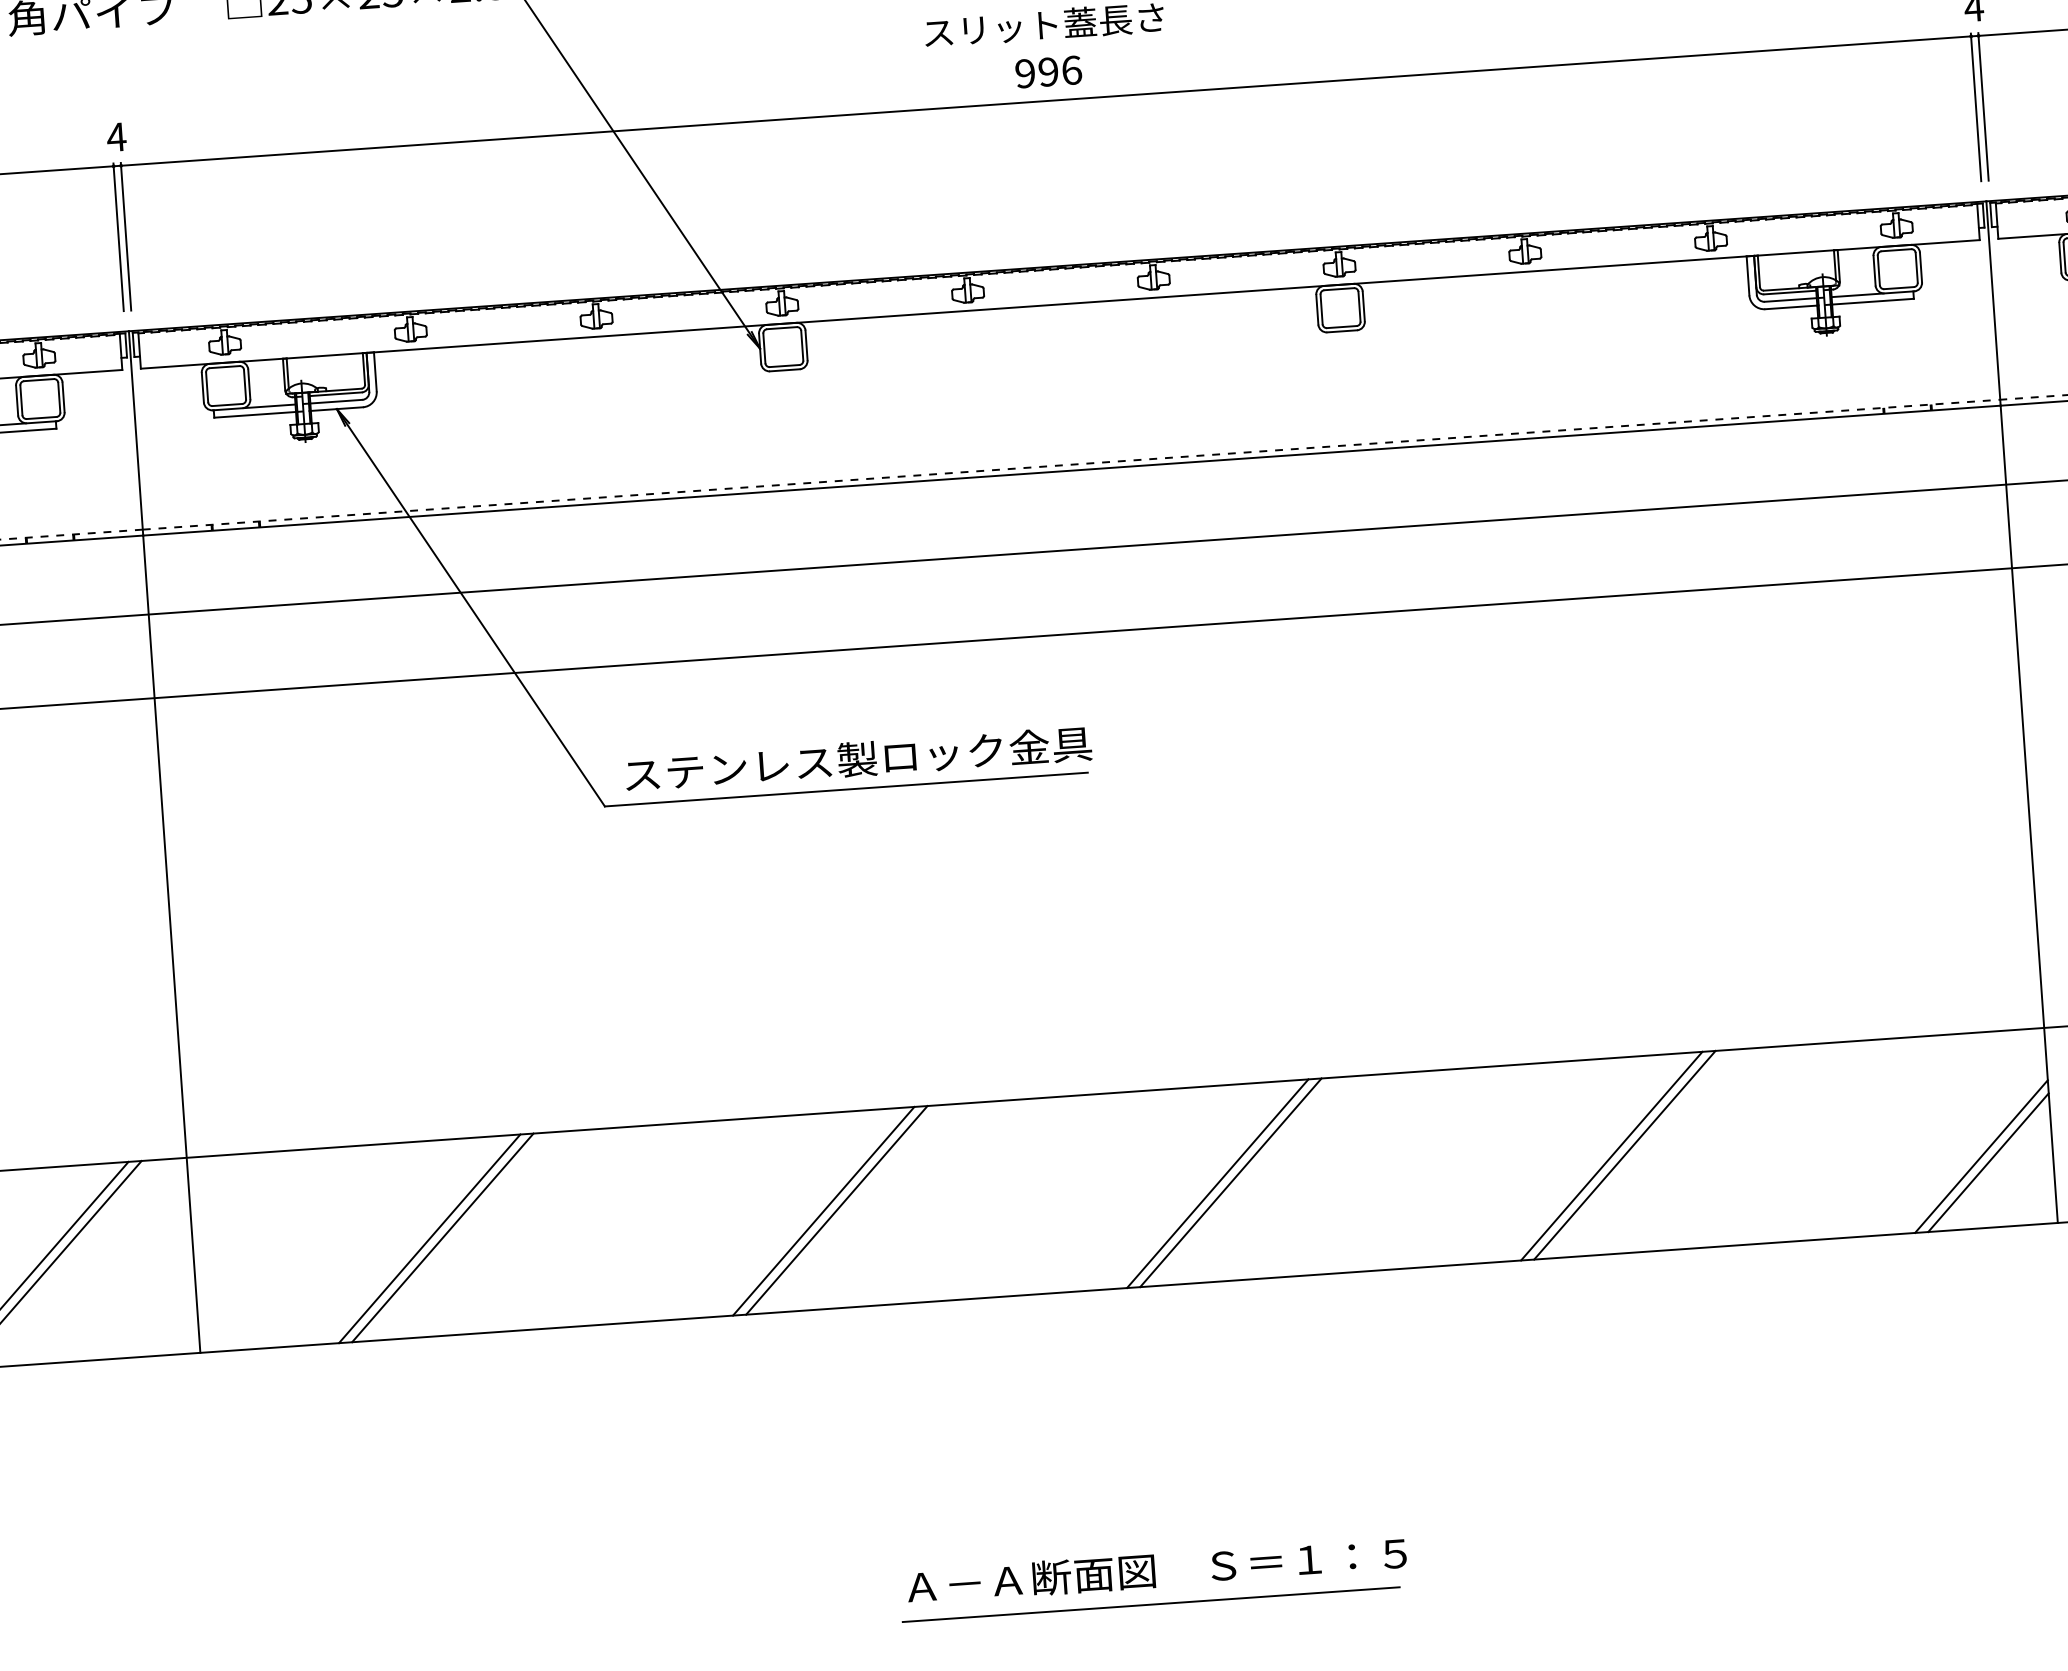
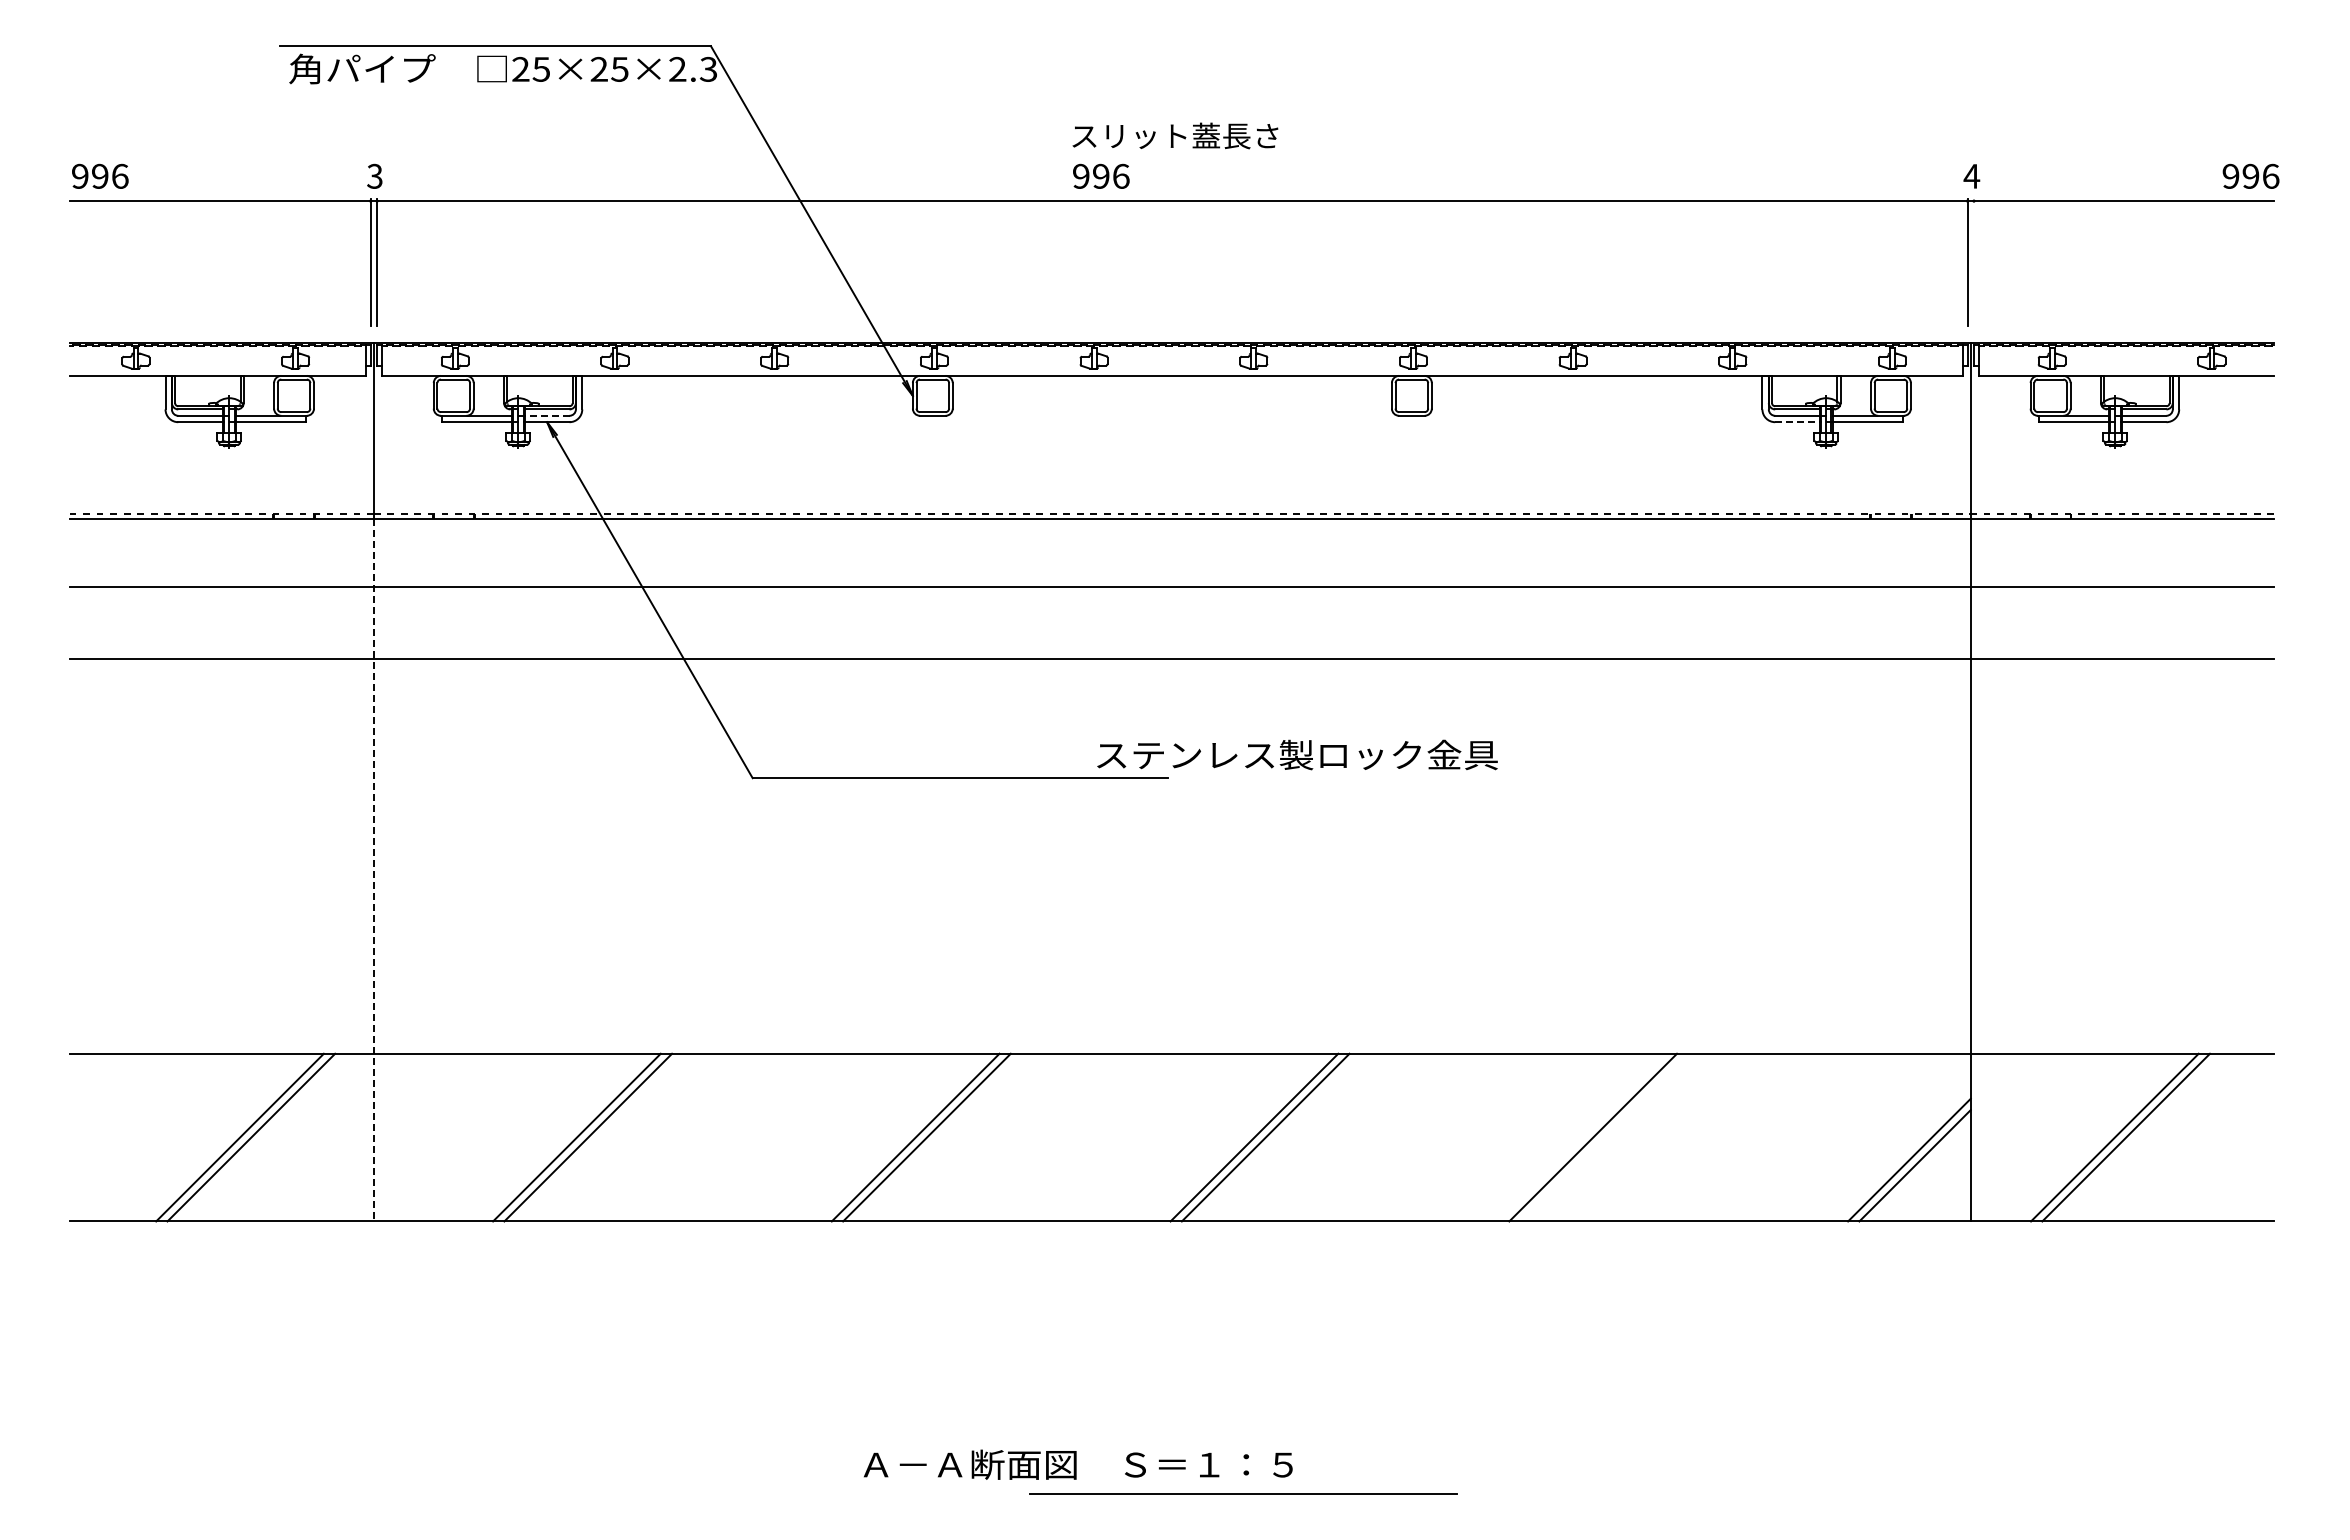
text: (1048, 70) -> (1101, 175), moved
line: (1982, 106) -> (1973, 261), removed
text: (115, 136) -> (374, 175), 4 -> 3
line: (1792, 307) -> (1798, 422), solid -> dashed
line: (335, 401) -> (546, 415), solid -> dashed
text: (858, 758) -> (1297, 754), moved
line: (171, 944) -> (373, 870), solid -> dashed
line: (1624, 1155) -> (1604, 1137), removed
text: (1157, 1570) -> (1078, 1464), moved
line: (1151, 1604) -> (1243, 1493), moved

